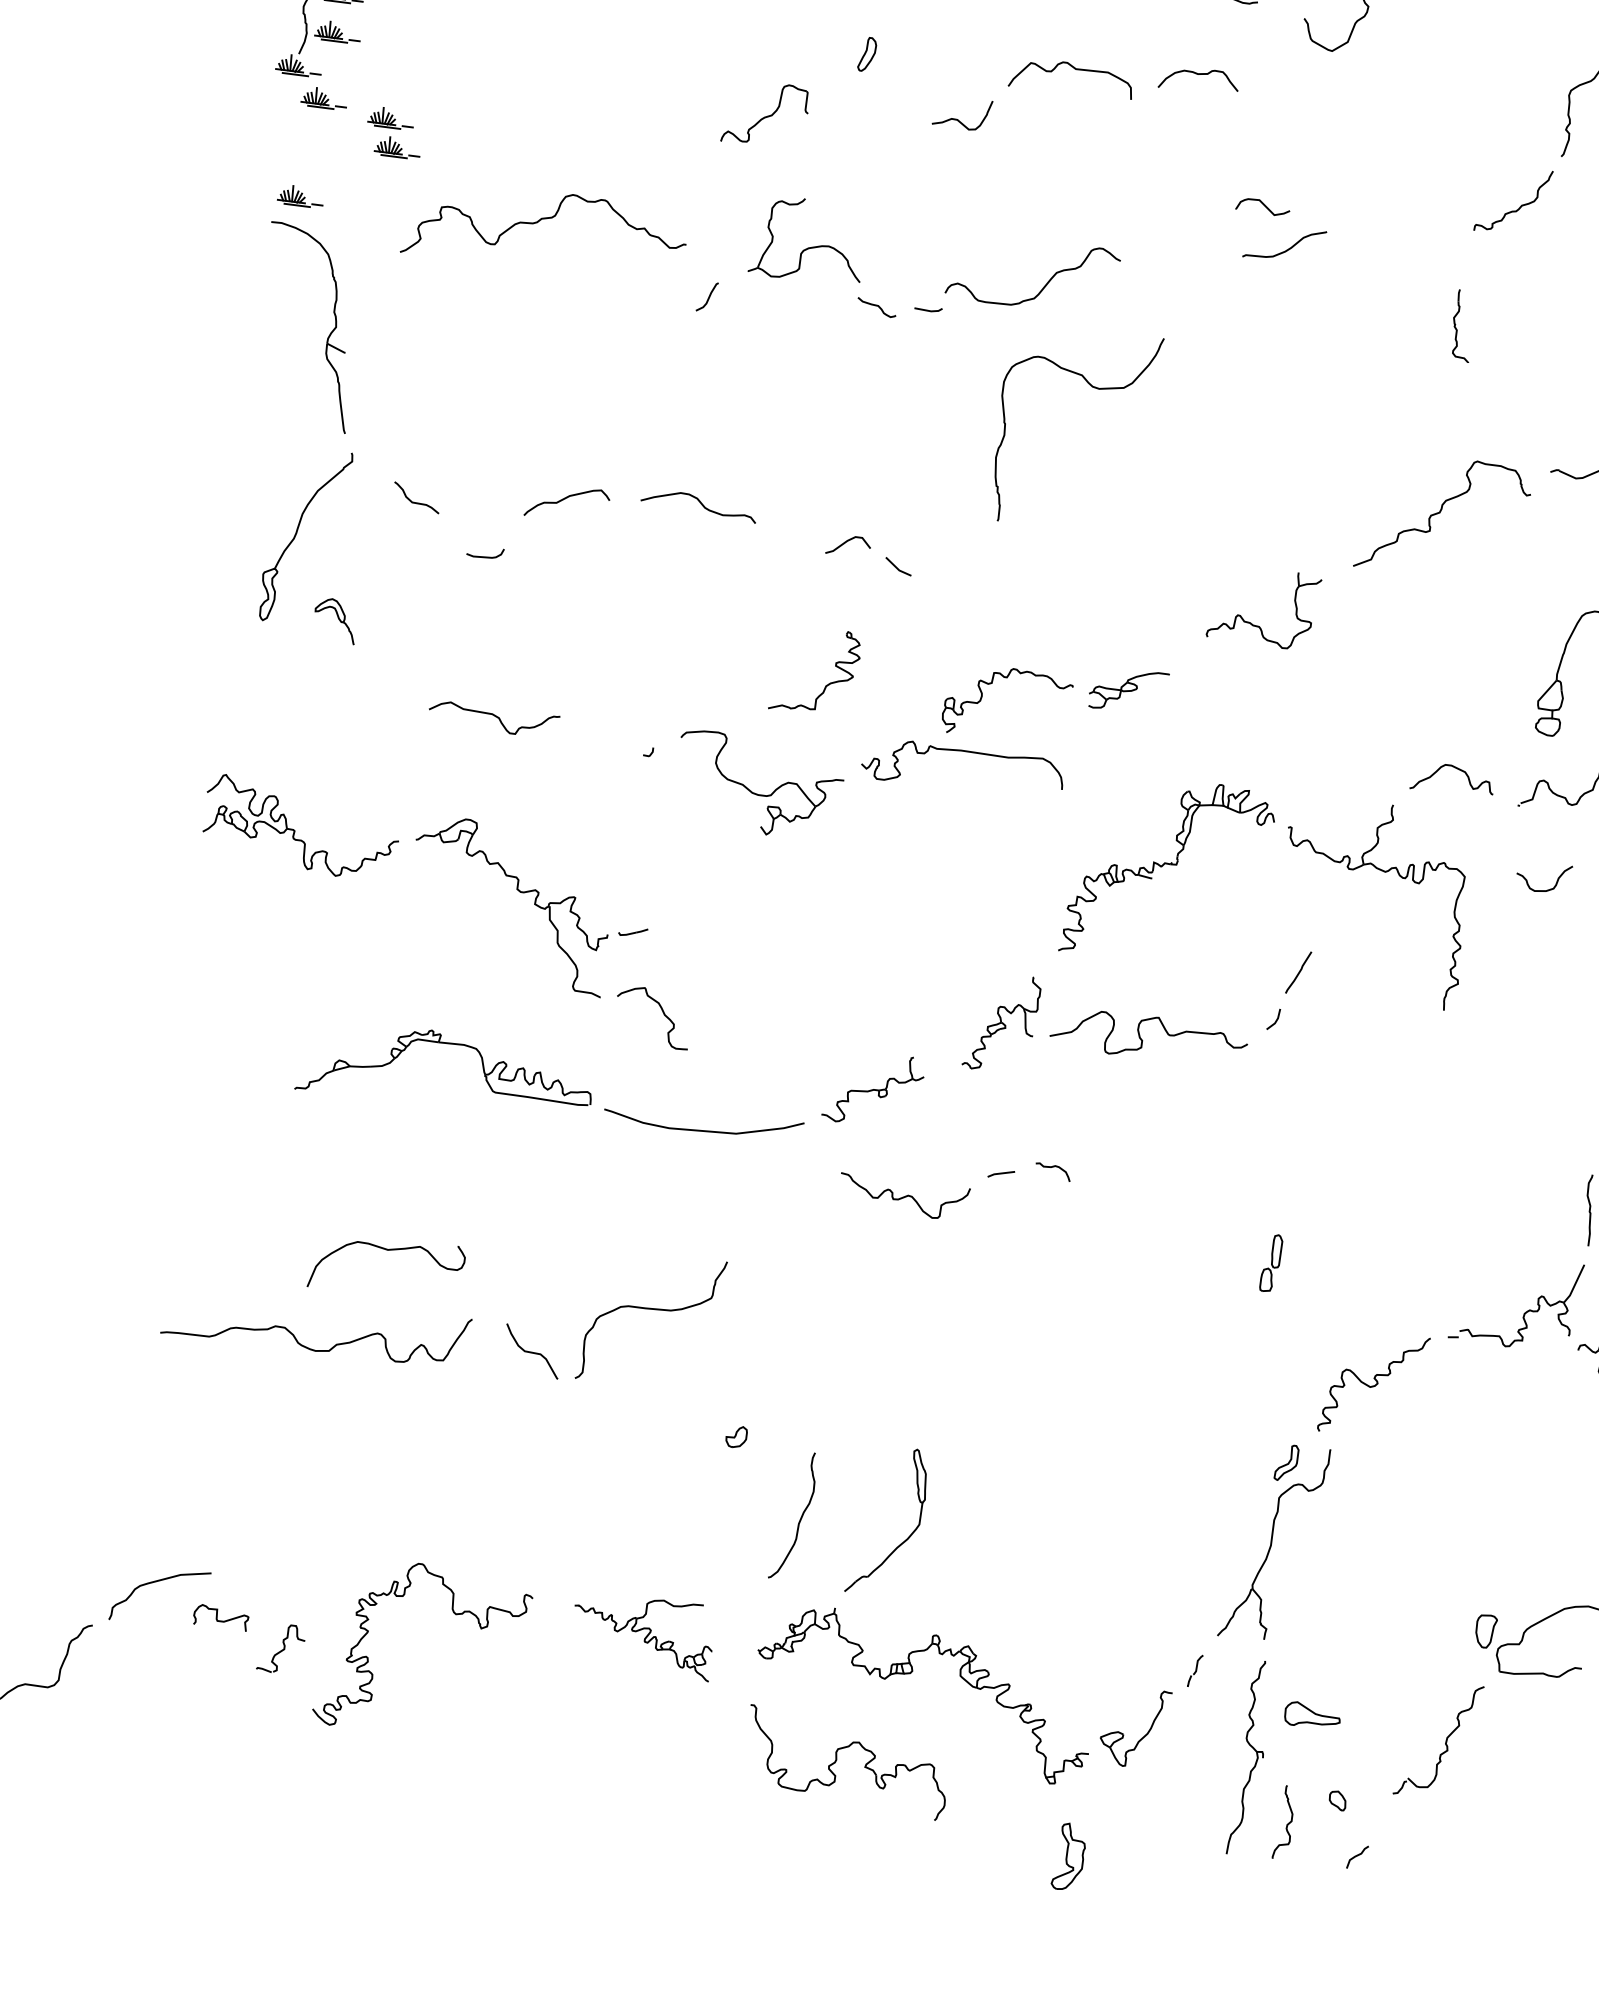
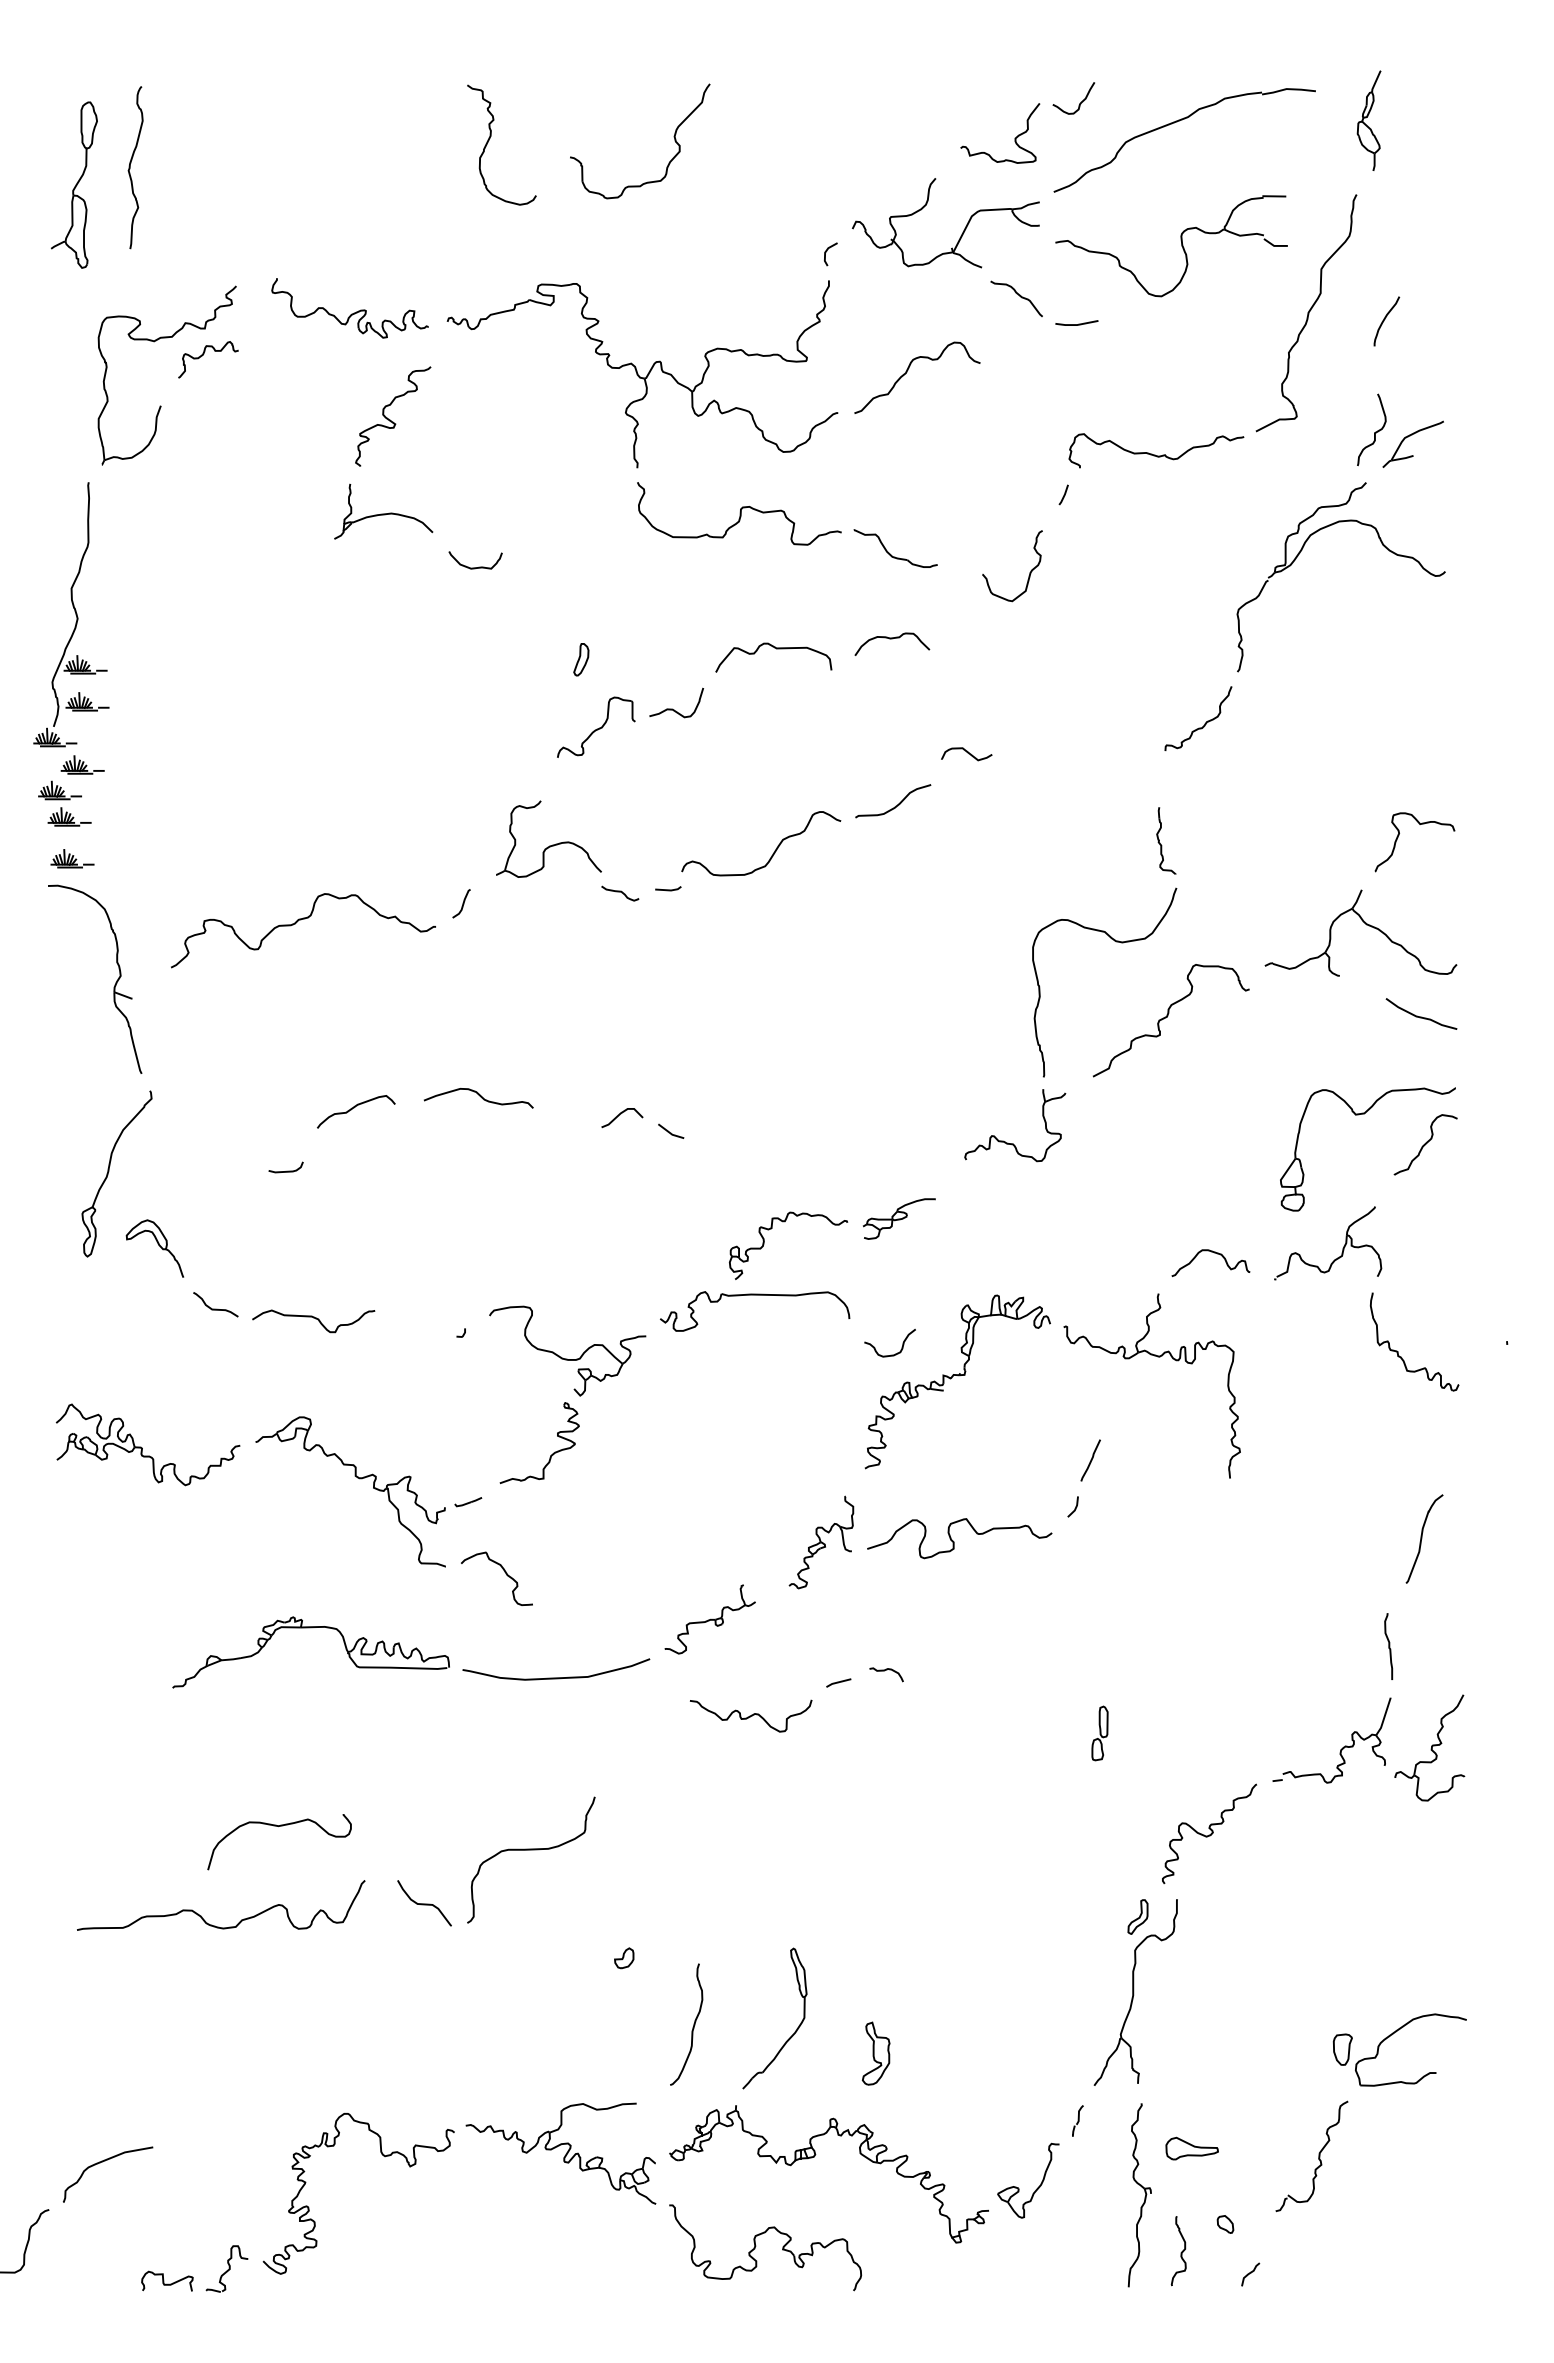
part: (766, 113) -> (596, 726), moved
part: (394, 132) -> (64, 803), moved
curve: (538, 222) -> (296, 923), moved
curve: (1288, 248) -> (897, 804), moved
curve: (1093, 388) -> (1116, 942), moved
curve: (415, 501) -> (215, 1308), moved
part: (334, 620) -> (154, 1248), size x1.43
part: (826, 684) -> (551, 1454), moved
curve: (1543, 889) -> (891, 1354), moved
curve: (218, 1616) -> (164, 2280), moved
part: (642, 1635) -> (560, 2153), size x1.43
part: (280, 1648) -> (226, 2268), moved
part: (1068, 1856) -> (875, 2053), moved

